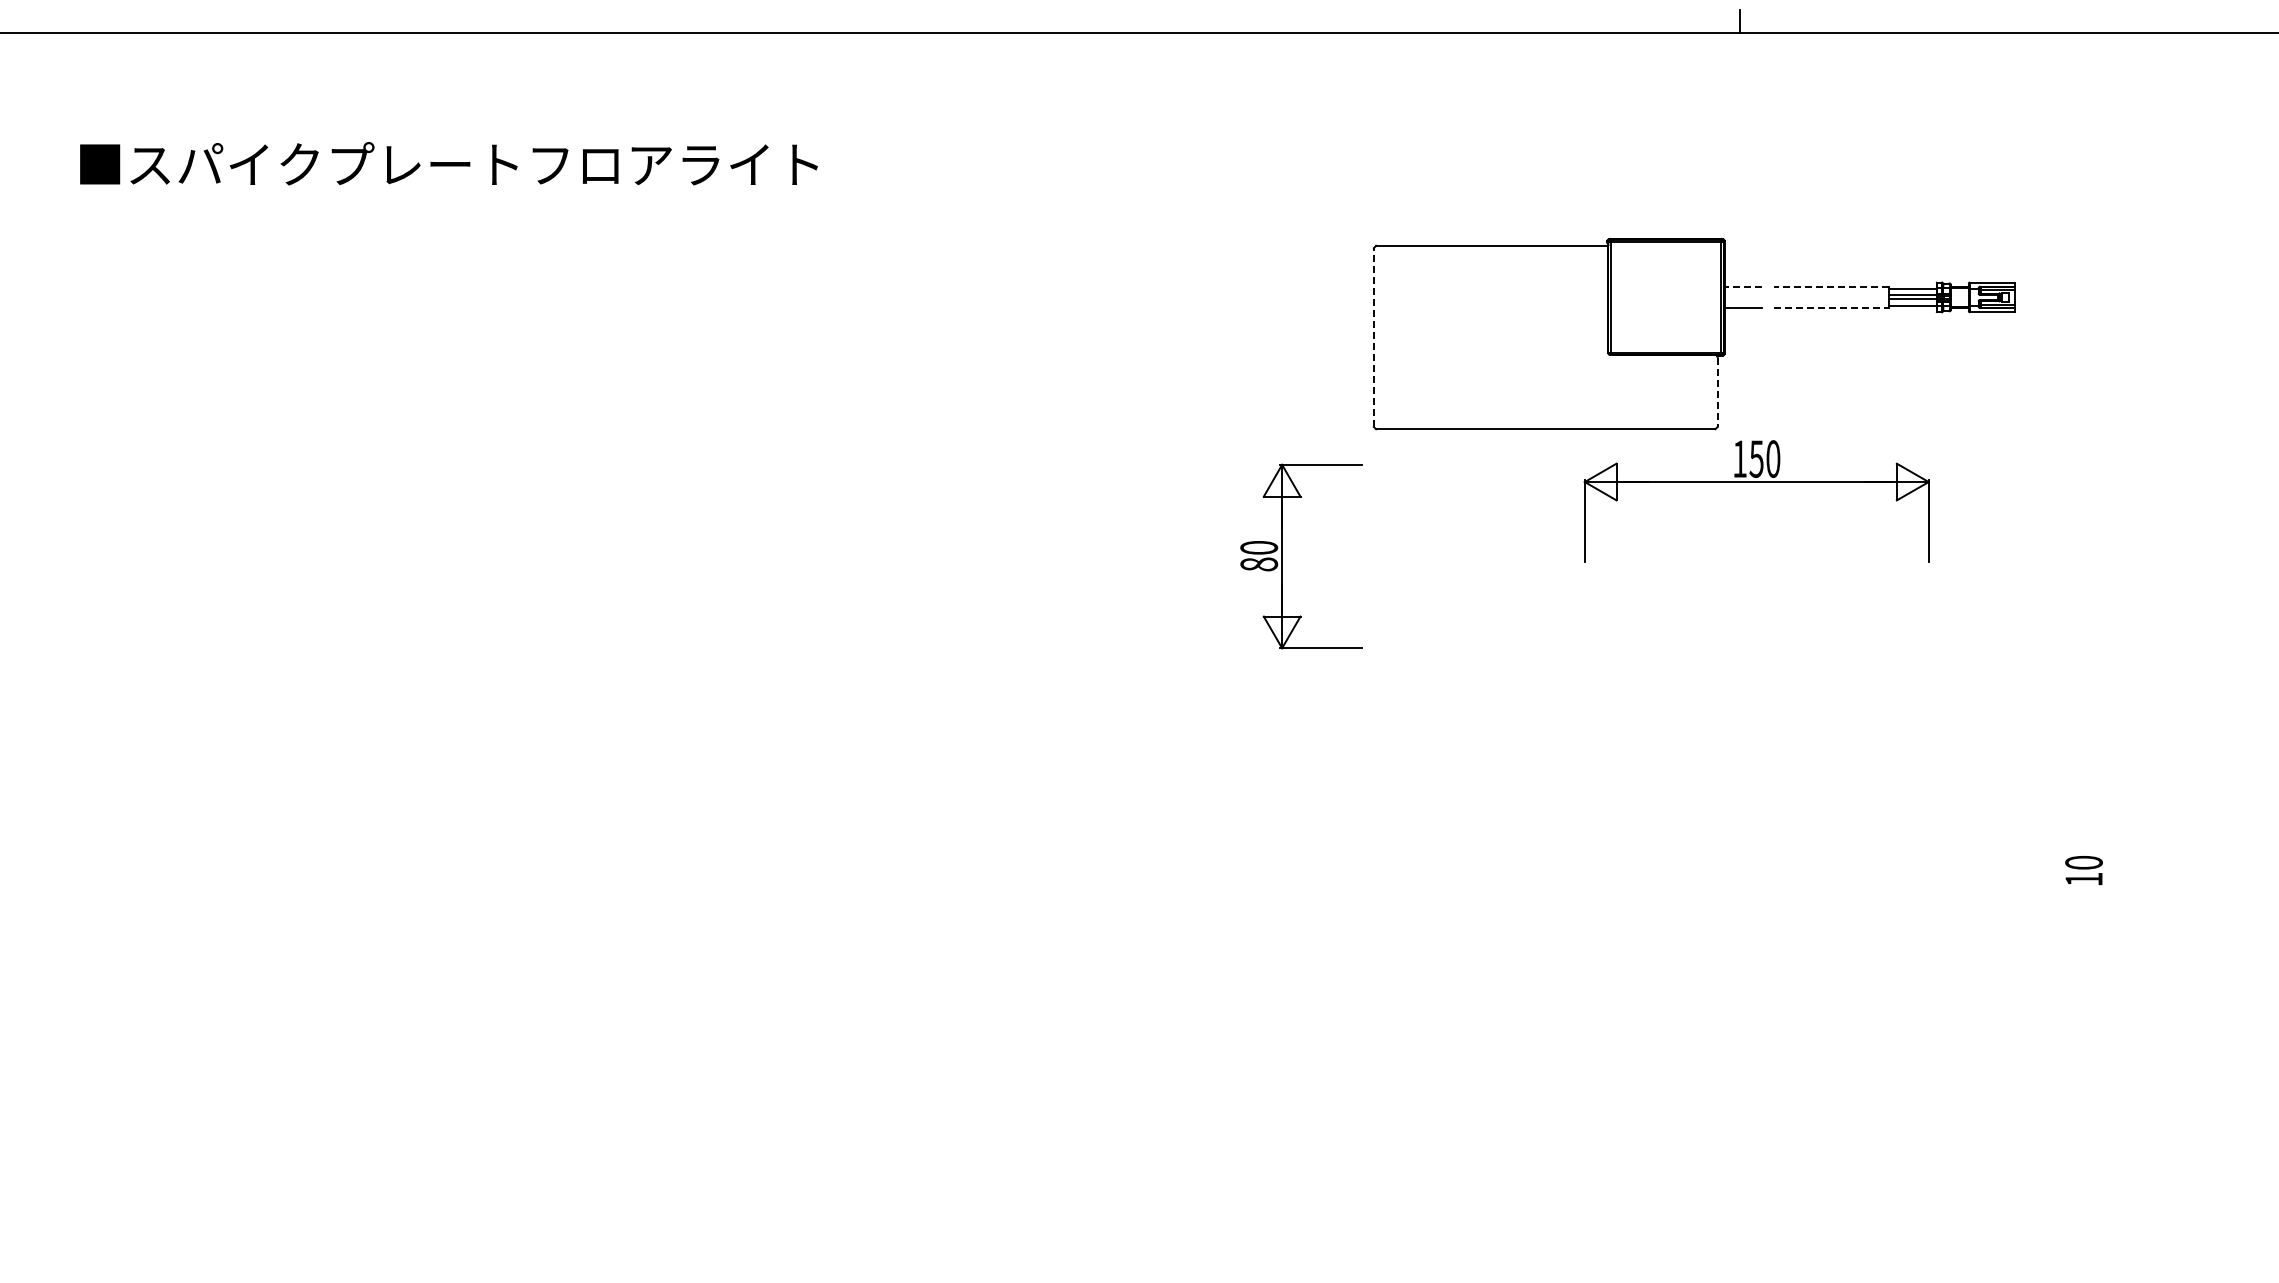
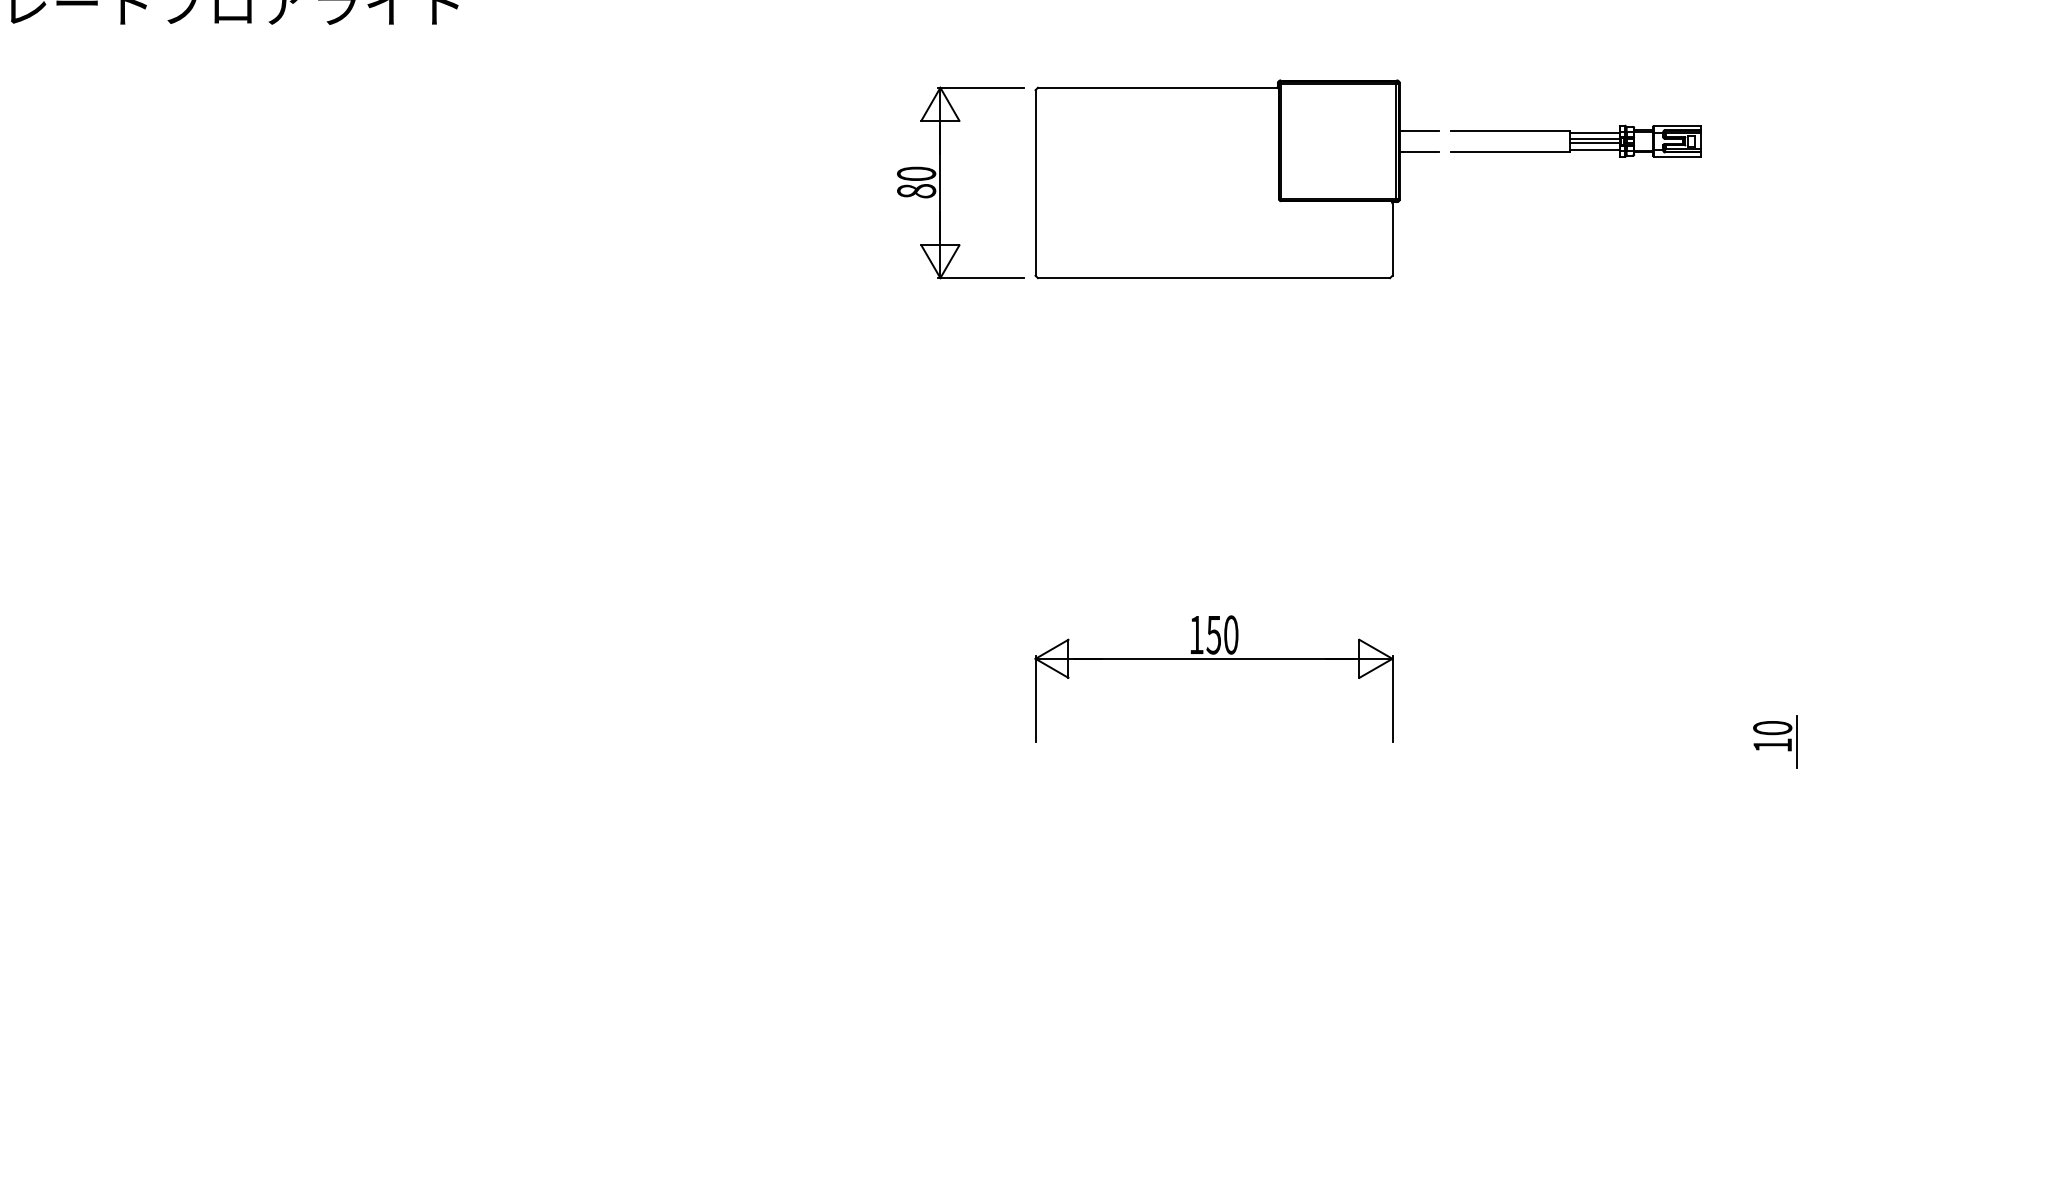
line: (1744, 287) -> (1420, 131), dashed -> solid
line: (1830, 287) -> (1509, 131), dashed -> solid
line: (1831, 307) -> (1510, 151), dashed -> solid
line: (1373, 337) -> (1035, 182), dashed -> solid
line: (1717, 392) -> (1392, 240), dashed -> solid
part: (1756, 482) -> (1213, 659), moved
part: (1282, 556) -> (940, 182), moved
line: (2107, 875) -> (1797, 741), added

